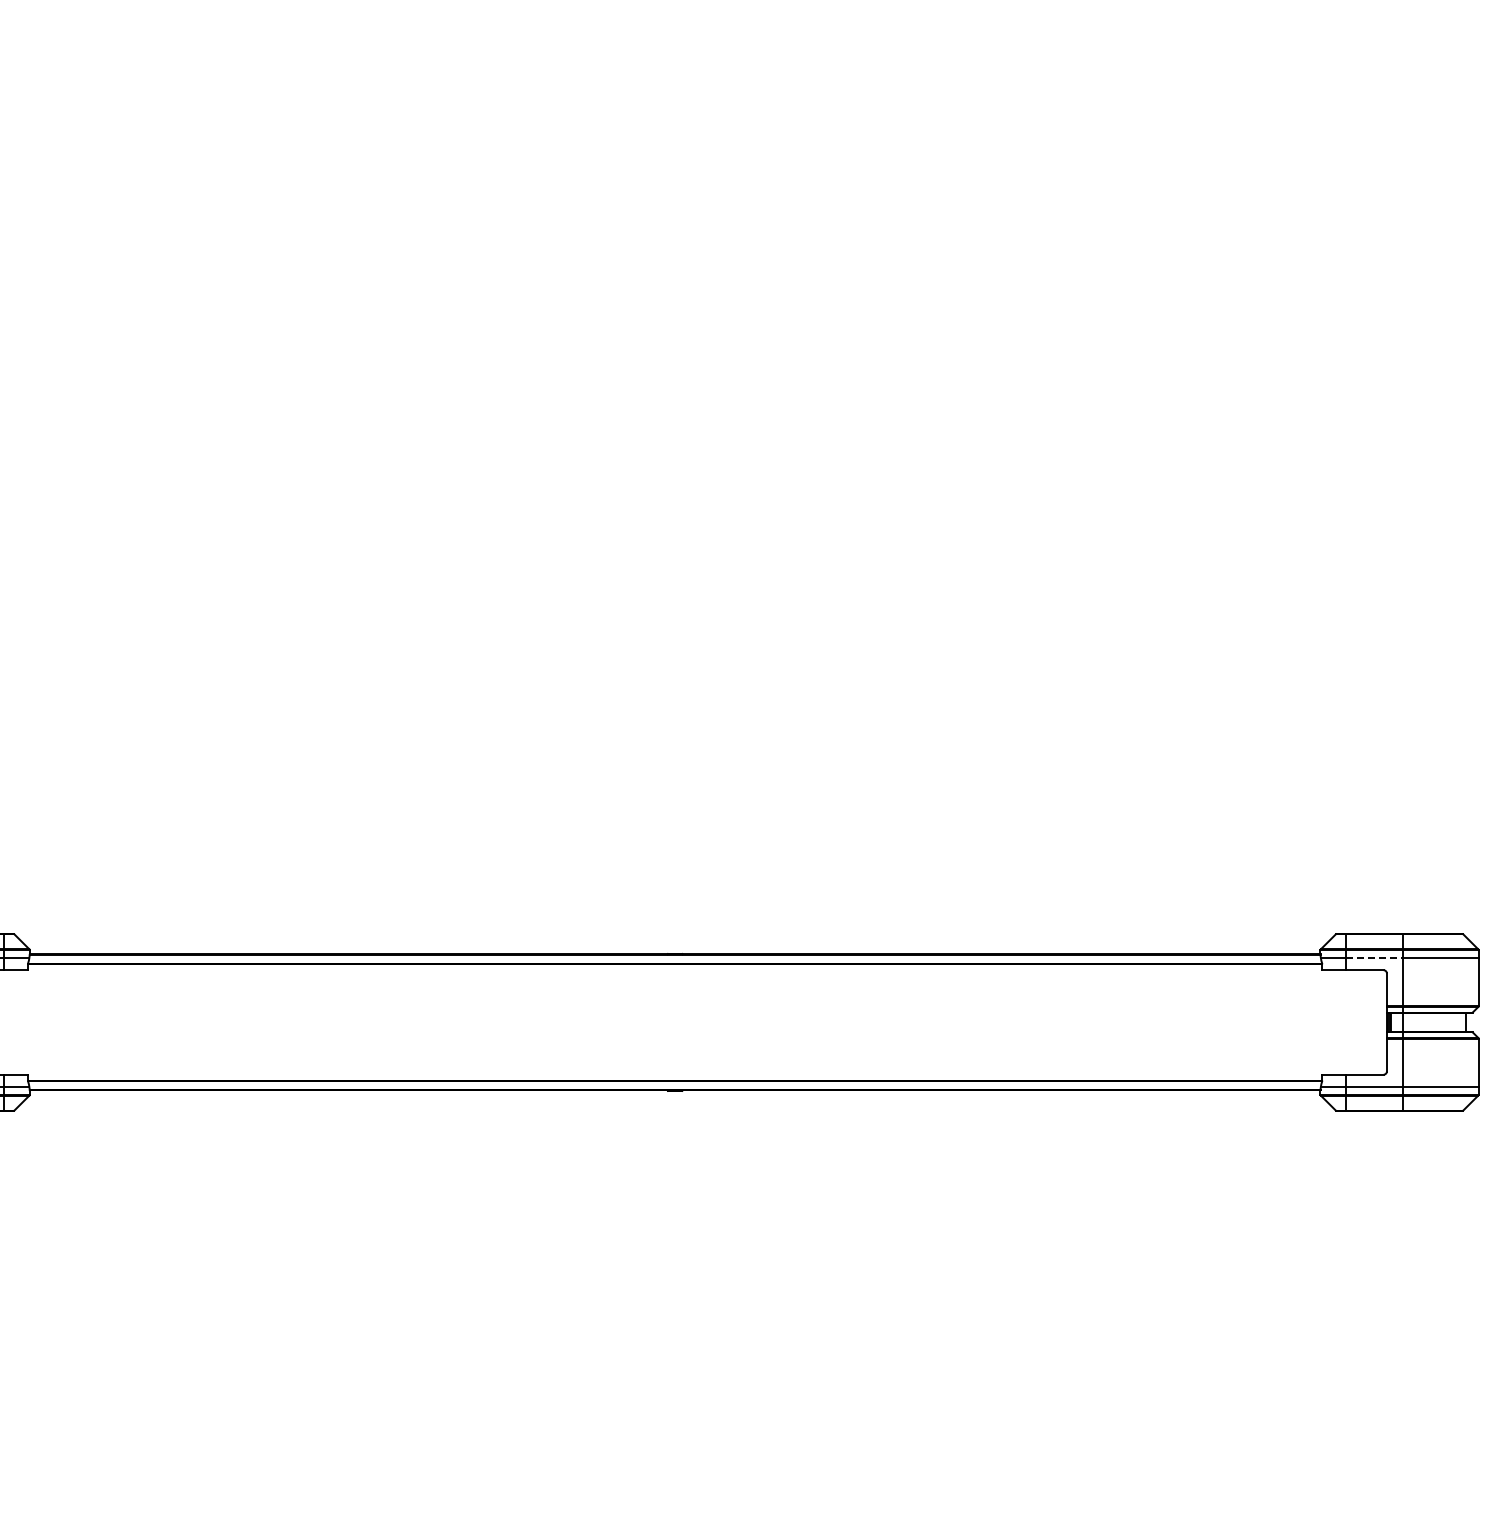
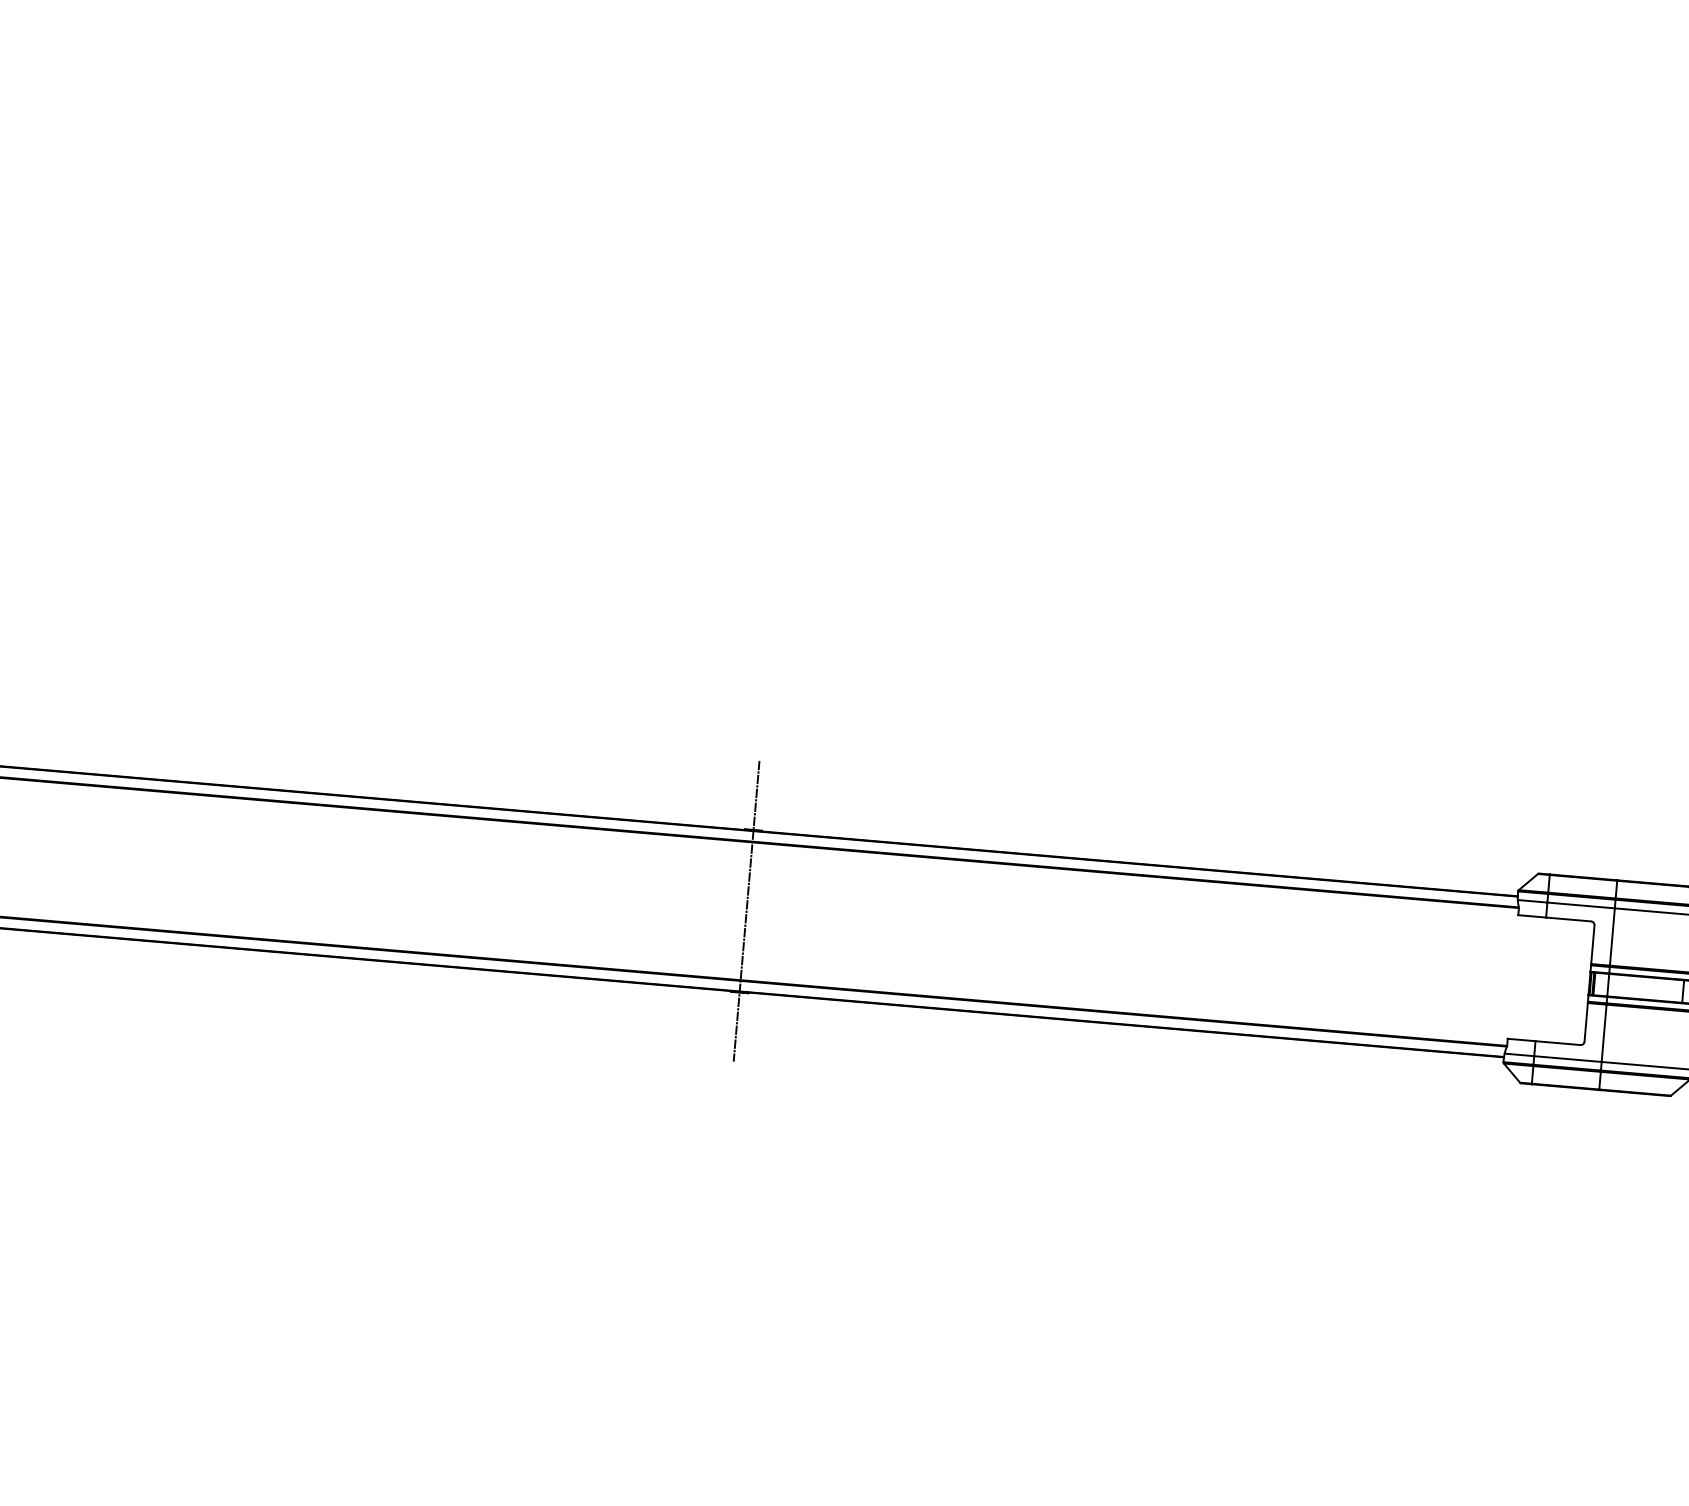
line: (1374, 957) -> (1581, 905), dashed -> solid
line: (675, 1022) -> (747, 911), added

